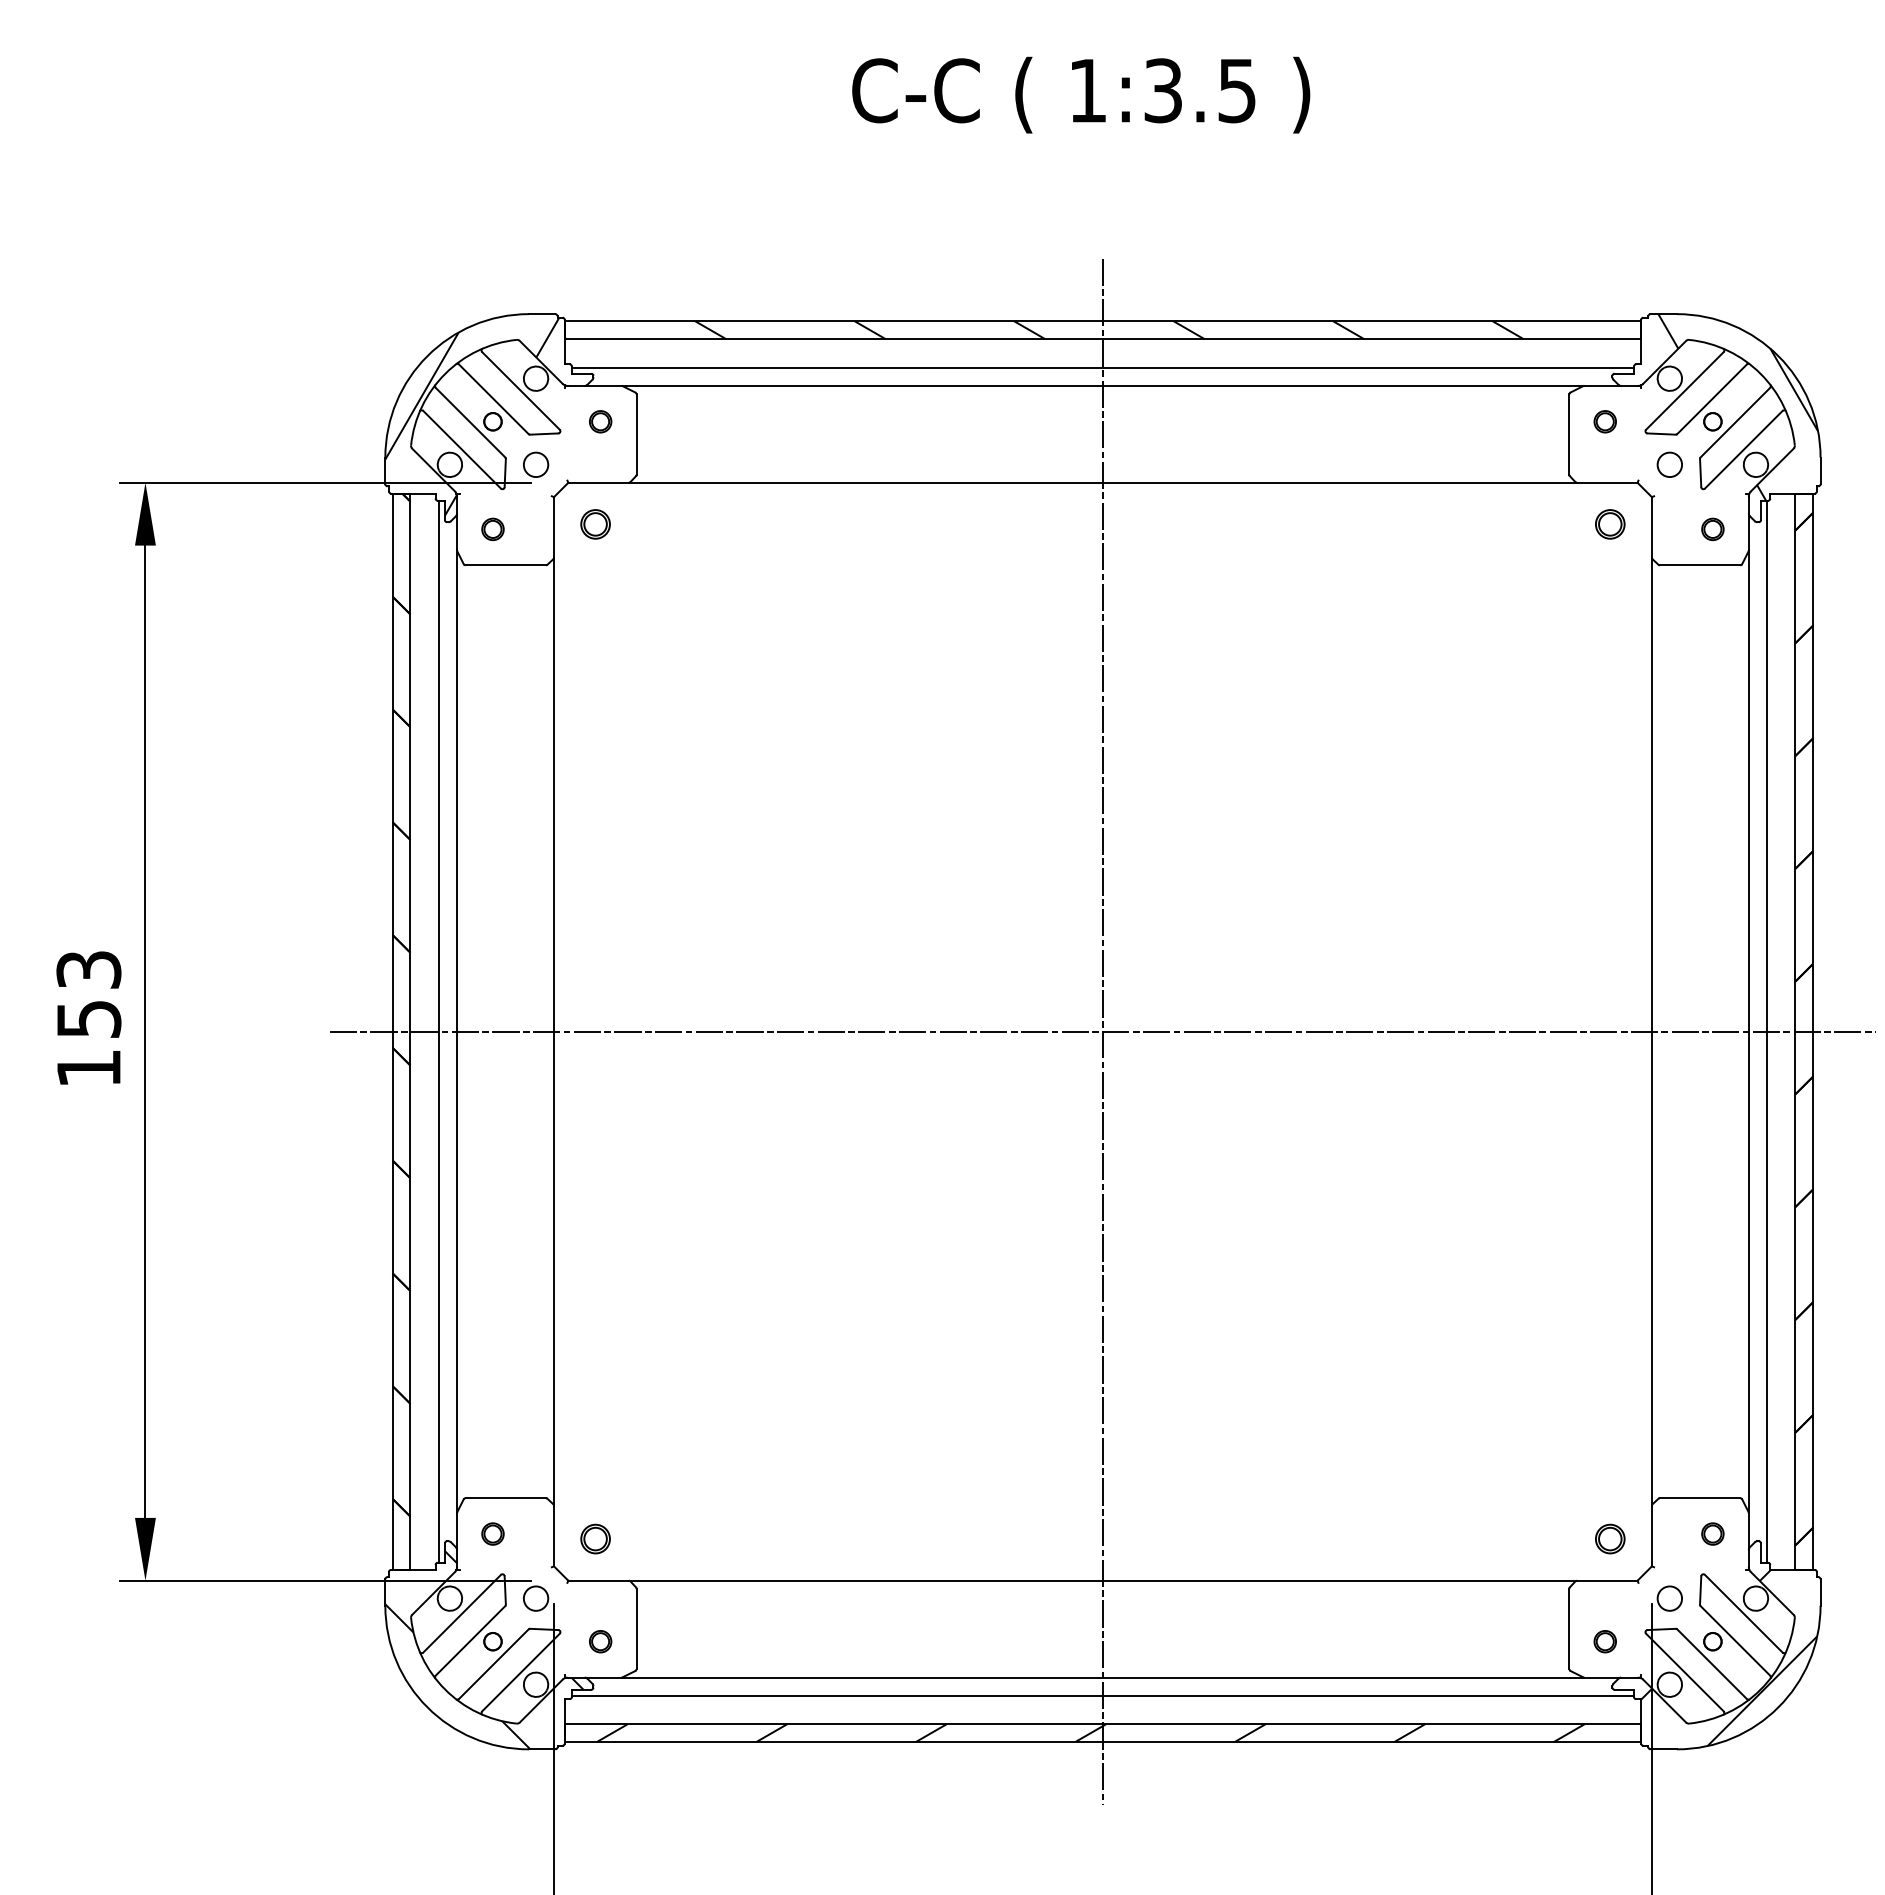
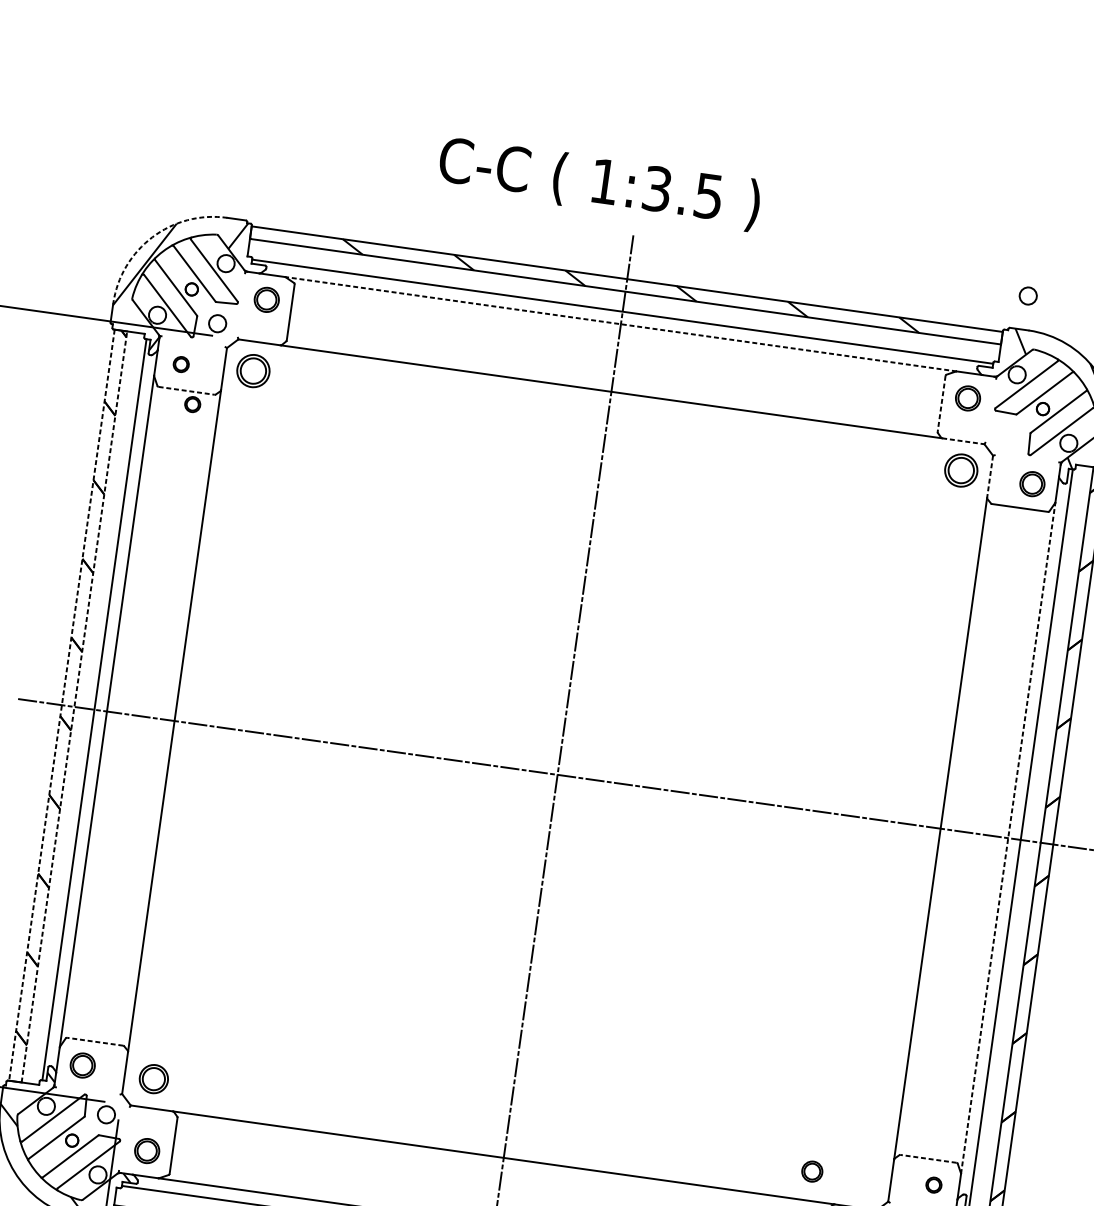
text: (1081, 94) -> (599, 183), moved
arc: (427, 356) -> (152, 237), solid -> dashed
line: (1102, 385) -> (620, 323), solid -> dashed
part: (600, 421) -> (266, 299), size x1.6
part: (1604, 421) -> (967, 398), size x1.6
line: (1569, 435) -> (941, 404), solid -> dashed
circle: (1669, 464) -> (1028, 295), moved
line: (1607, 482) -> (963, 441), solid -> dashed
part: (595, 524) -> (253, 371), size x1.6
part: (1610, 524) -> (961, 470), size x1.6
line: (1651, 527) -> (989, 476), solid -> dashed
part: (1712, 529) -> (1032, 484), size x1.6
line: (506, 565) -> (187, 391), solid -> dashed
part: (516, 583) -> (192, 404), added
line: (410, 1031) -> (74, 706), solid -> dashed
line: (1748, 1031) -> (1008, 837), solid -> dashed
line: (392, 1032) -> (61, 705), solid -> dashed
line: (505, 1498) -> (94, 1041), solid -> dashed
line: (1699, 1498) -> (928, 1159), solid -> dashed
part: (492, 1533) -> (82, 1065), size x1.6
part: (595, 1538) -> (153, 1078), size x1.4
part: (1610, 1538) -> (812, 1171), moved
part: (600, 1641) -> (147, 1151), size x1.6

